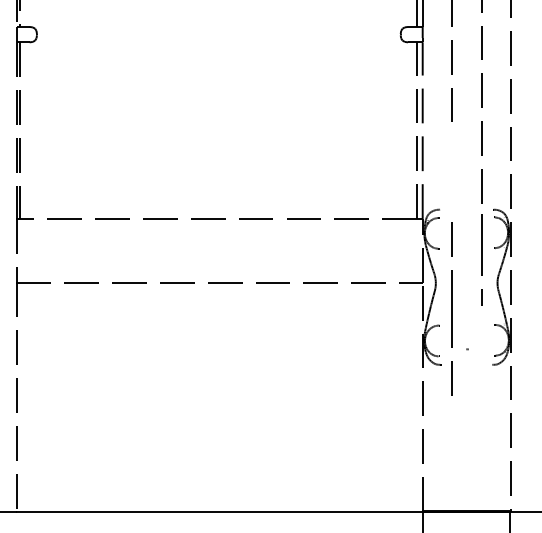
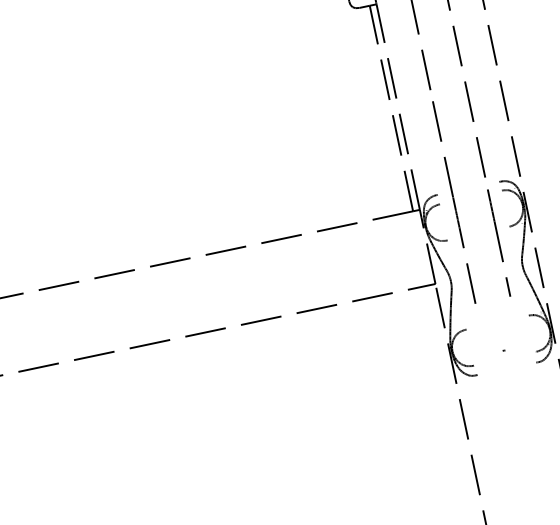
line: (451, 308) -> (453, 202), moved

